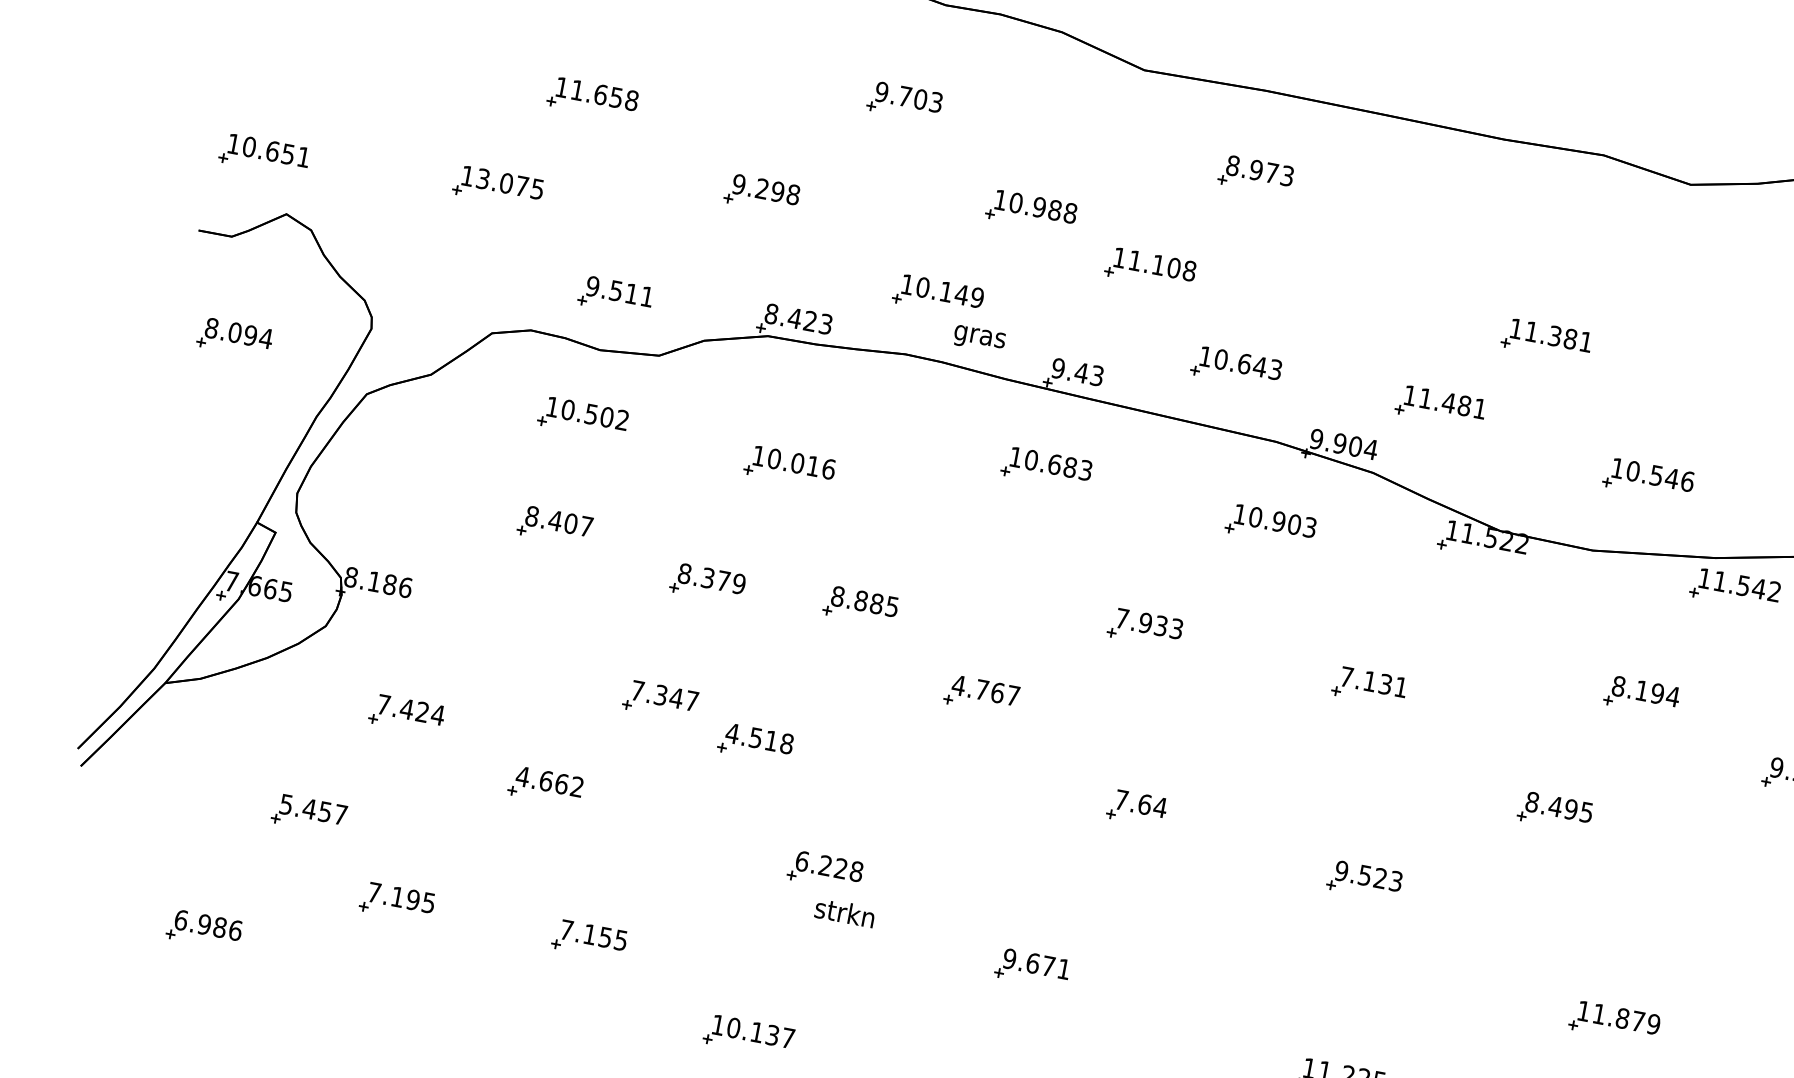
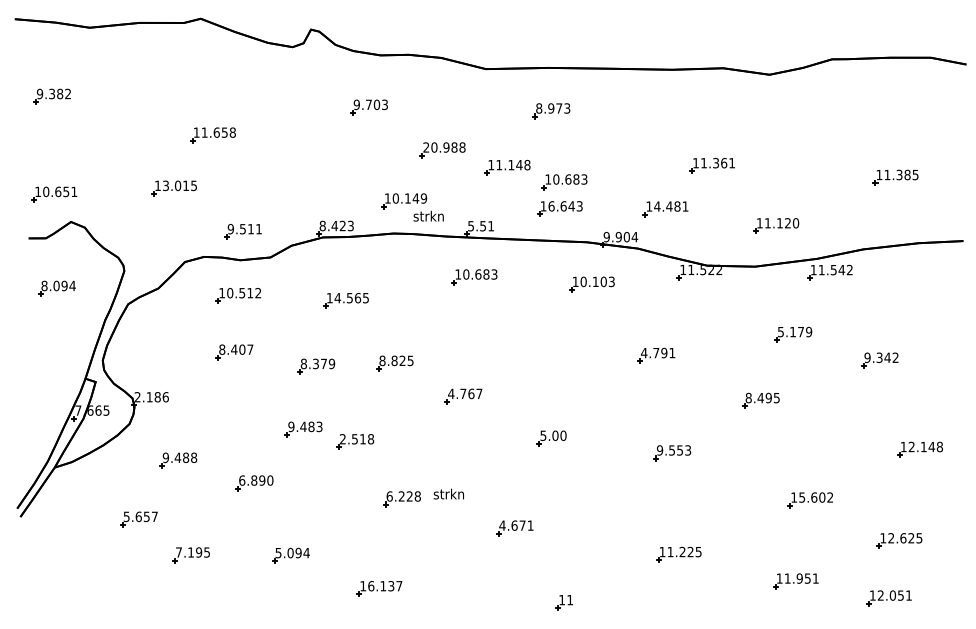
text: (521, 185) -> (185, 185), 13.075 -> 13.015
part: (761, 194) -> (306, 167), removed
text: (998, 199) -> (425, 147), 10.988 -> 20.988
text: (1174, 266) -> (519, 164), 11.108 -> 11.148
part: (1254, 318) -> (564, 182), added
text: (979, 336) -> (428, 217), gras -> strkn
text: (1571, 339) -> (724, 163), 11.381 -> 11.361
text: (1221, 359) -> (551, 206), 10.643 -> 16.643
text: (1078, 372) -> (481, 226), 9.43 -> 5.51
text: (1425, 398) -> (657, 206), 11.481 -> 14.481
text: (607, 416) -> (250, 292), 10.502 -> 10.512
text: (801, 462) -> (351, 297), 10.016 -> 14.565
text: (1659, 476) -> (781, 223), 10.546 -> 11.120
text: (1278, 520) -> (595, 281), 10.903 -> 10.103
text: (350, 577) -> (137, 397), 8.186 -> 2.186
text: (876, 603) -> (402, 360), 8.885 -> 8.825
part: (1144, 627) -> (538, 347), removed
text: (1366, 681) -> (654, 353), 7.131 -> 4.791
text: (1645, 690) -> (794, 331), 8.194 -> 5.179
text: (665, 695) -> (305, 426), 7.347 -> 9.483
text: (410, 709) -> (179, 457), 7.424 -> 9.488
text: (731, 733) -> (342, 439), 4.518 -> 2.518
text: (548, 781) -> (255, 480), 4.662 -> 6.890
text: (1141, 803) -> (553, 435), 7.64 -> 5.00
text: (309, 808) -> (138, 516), 5.457 -> 5.657
text: (1379, 878) -> (679, 450), 9.523 -> 9.553
text: (844, 911) -> (448, 493), moved
part: (204, 930) -> (97, 587), removed
text: (593, 934) -> (292, 552), 7.155 -> 5.094
text: (1009, 958) -> (502, 525), 9.671 -> 4.671
text: (1627, 1019) -> (816, 497), 11.879 -> 15.602
text: (734, 1028) -> (371, 586), 10.137 -> 16.137

